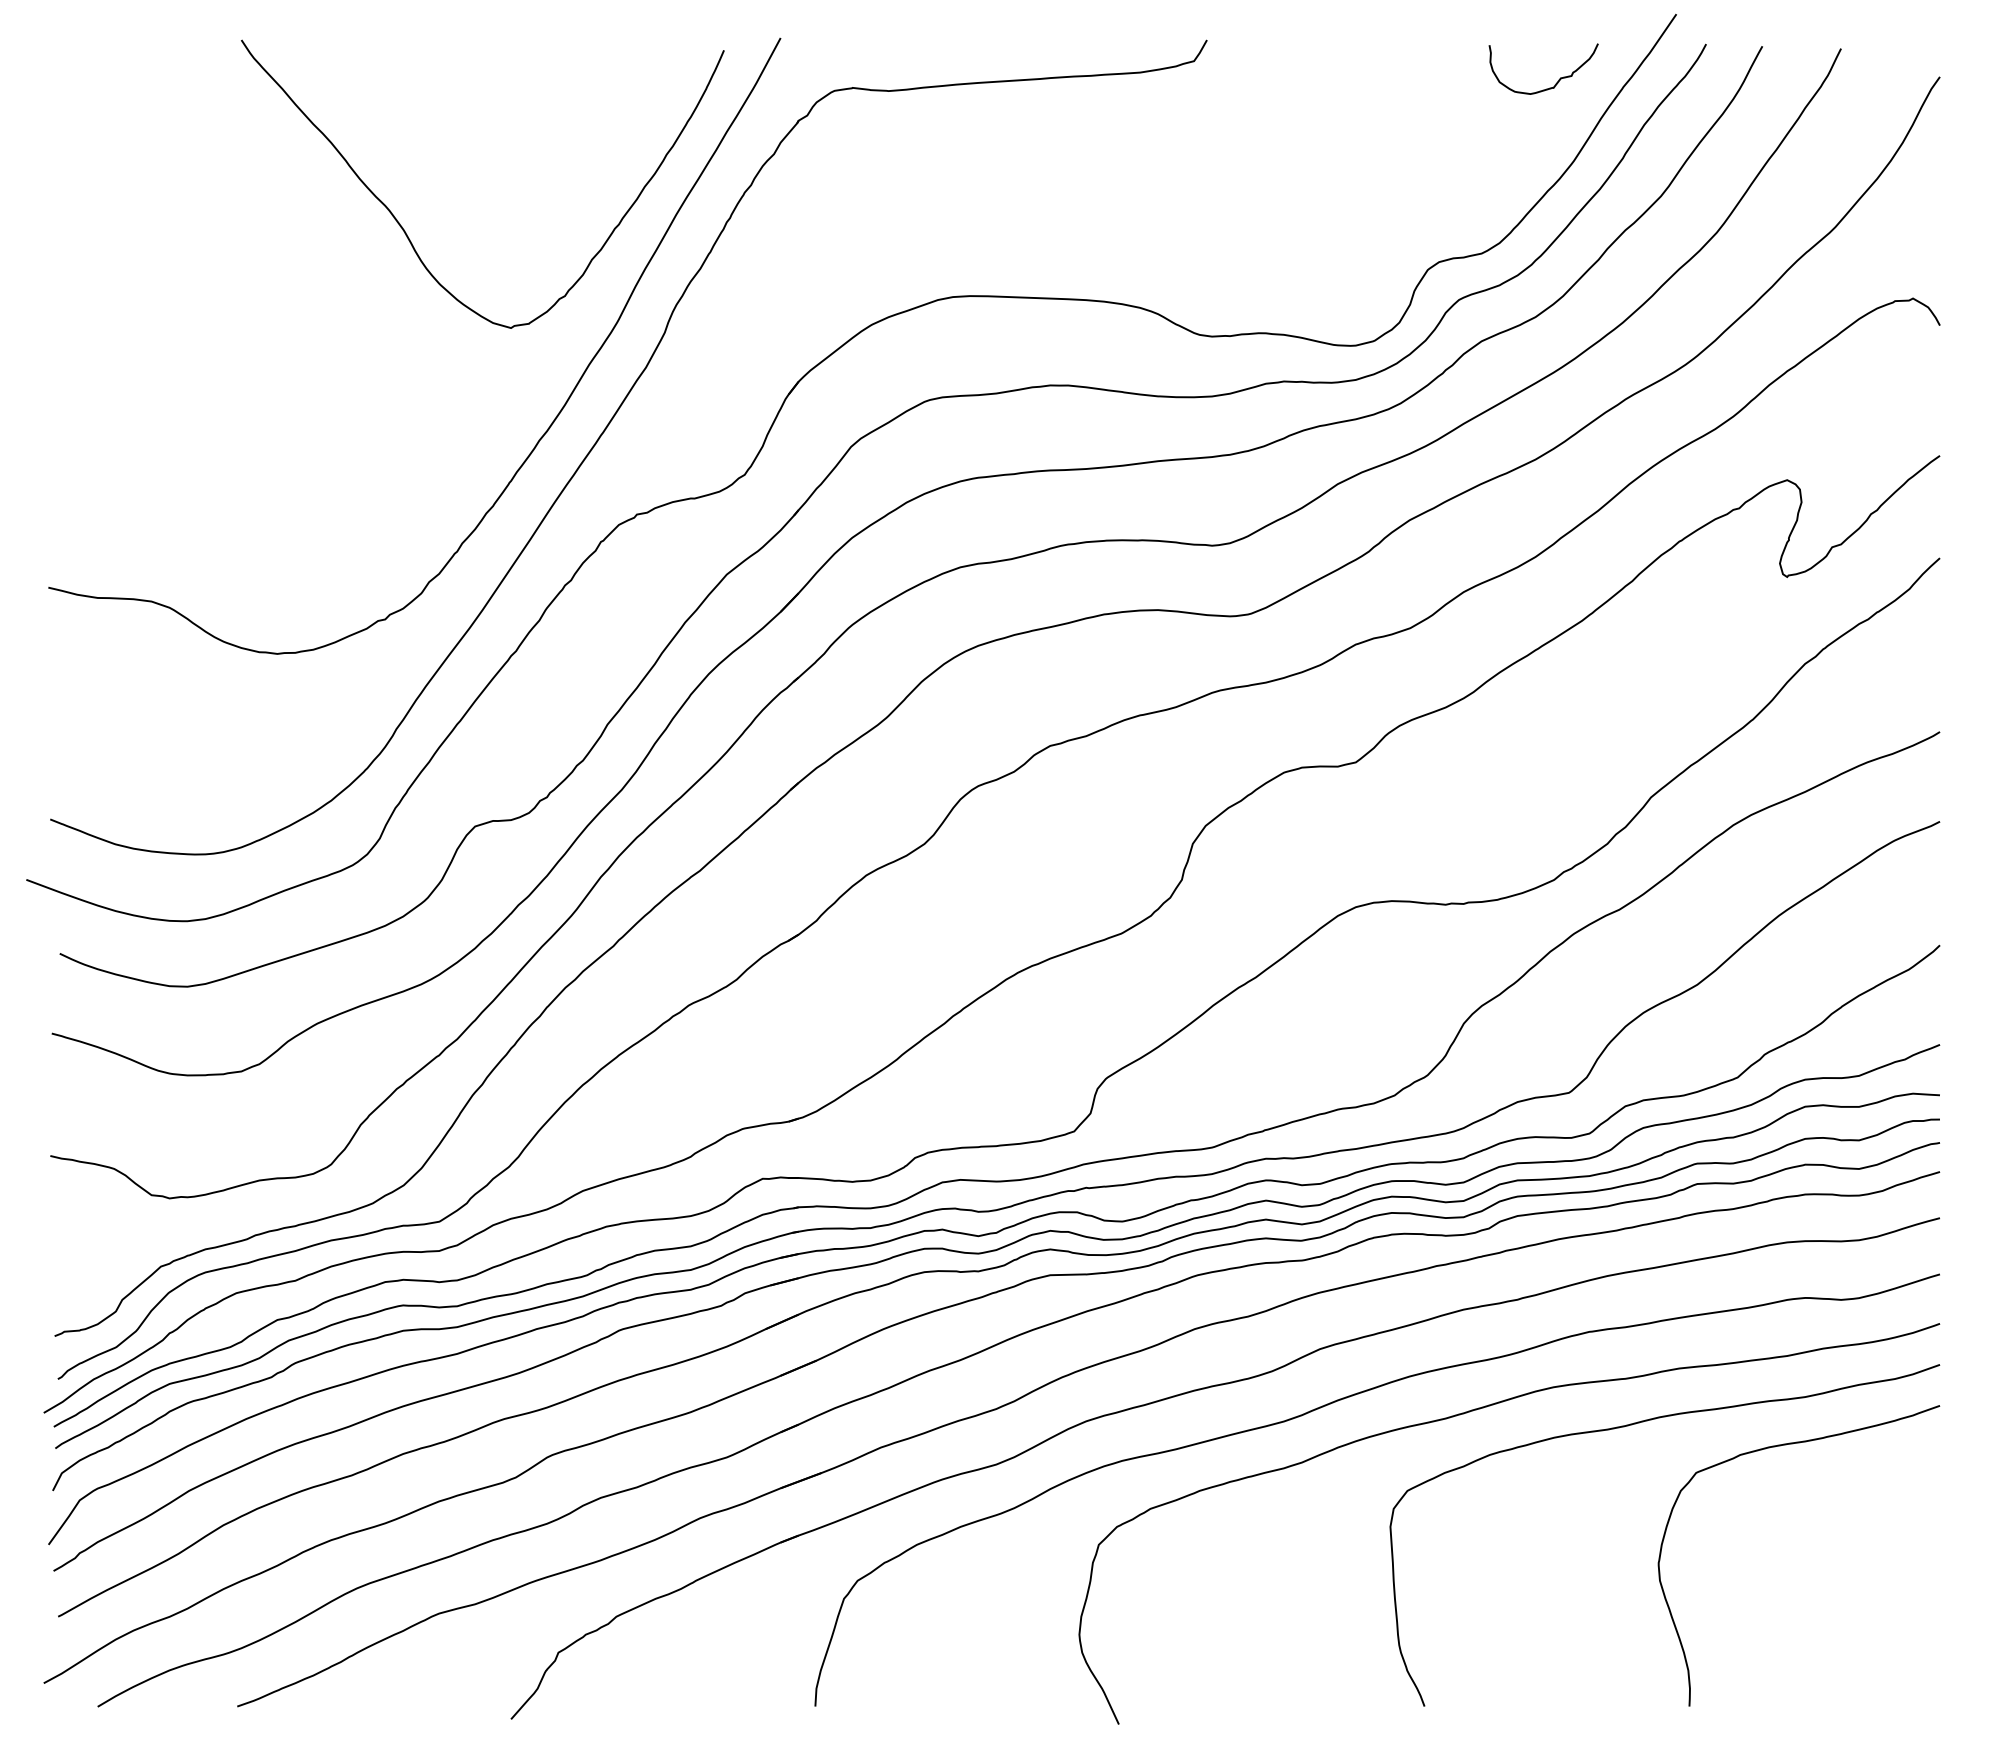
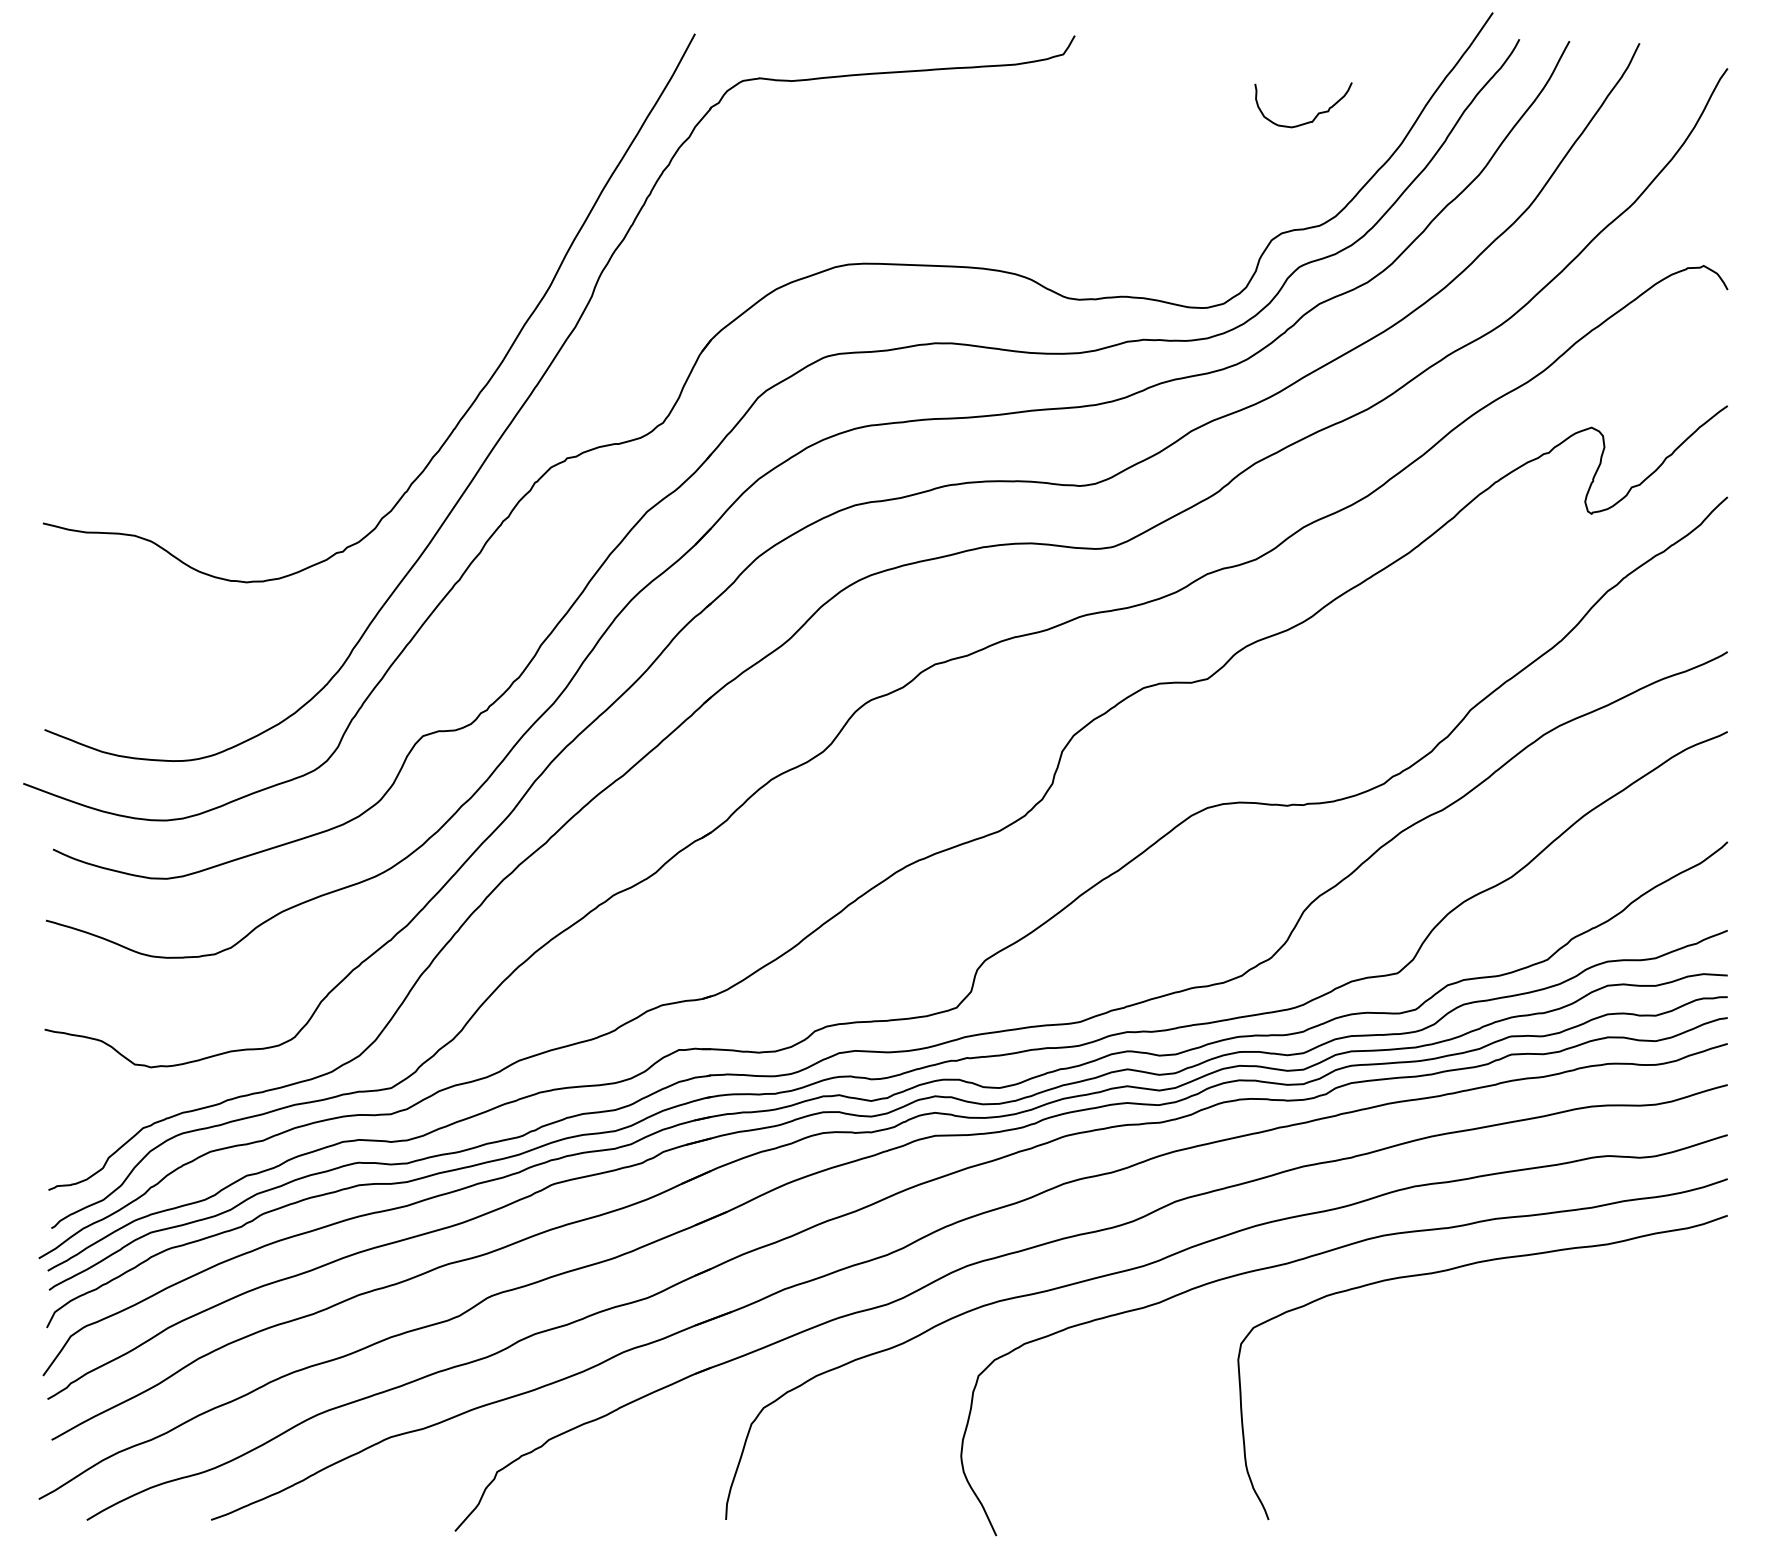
curve: (1558, 79) -> (1316, 114), moved
curve: (406, 232) -> (361, 207), removed
curve: (1775, 1447) -> (1581, 1289), removed

